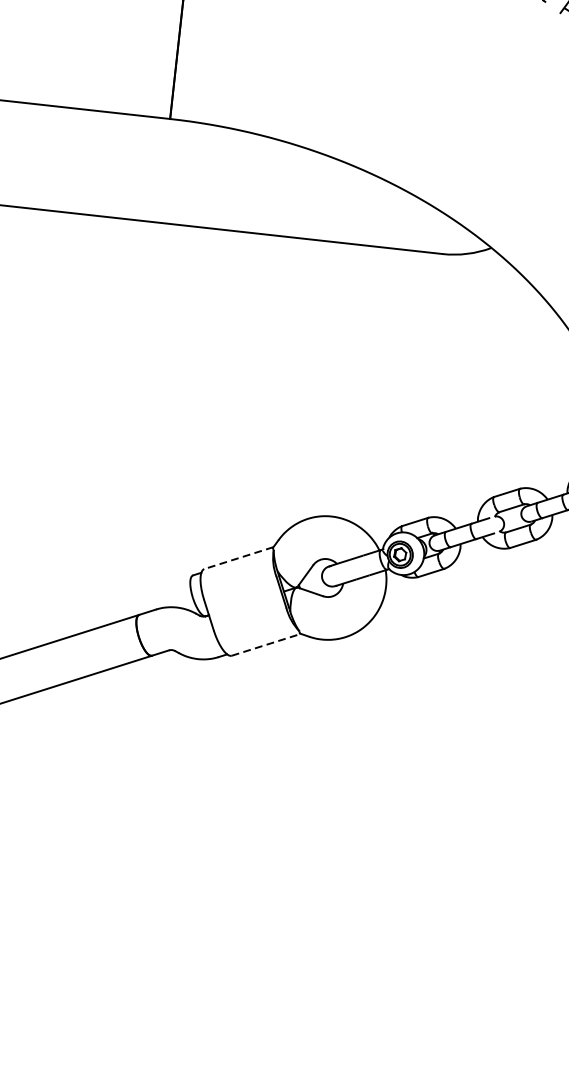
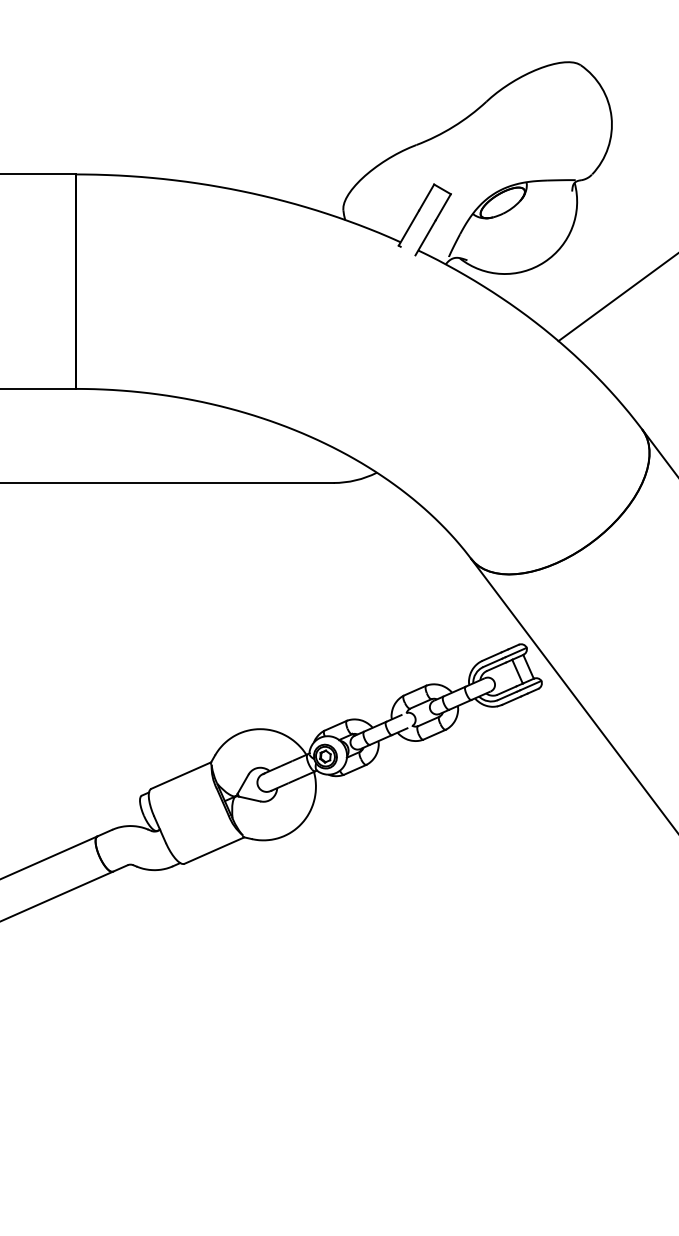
line: (239, 558) -> (181, 775), dashed -> solid
line: (266, 644) -> (214, 850), dashed -> solid

